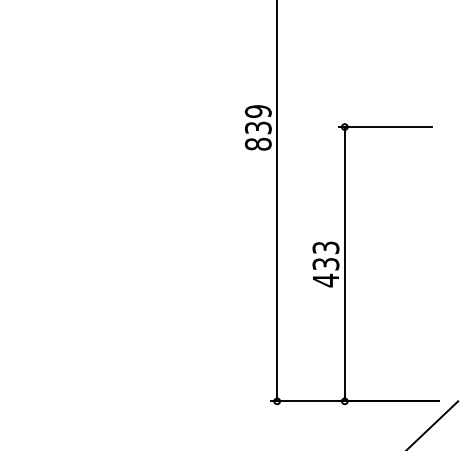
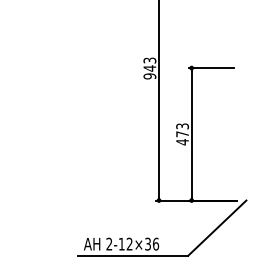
text: (257, 127) -> (149, 68), 839 -> 943
text: (325, 264) -> (182, 134), 433 -> 473

